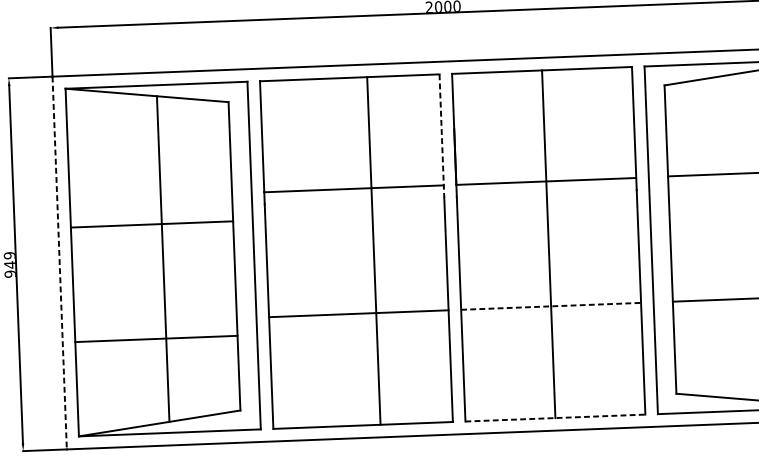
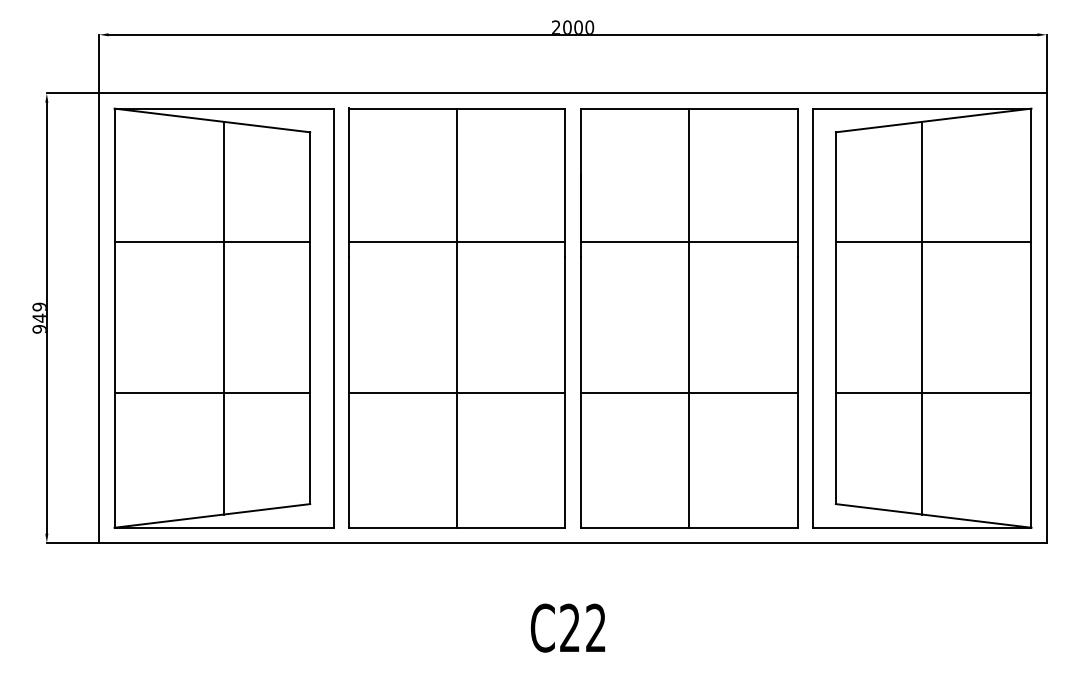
line: (441, 136) -> (565, 183), dashed -> solid
line: (152, 224) -> (212, 242), moved
line: (742, 236) -> (922, 317), added
line: (374, 250) -> (457, 317), moved
line: (59, 263) -> (99, 318), dashed -> solid
line: (551, 306) -> (689, 393), dashed -> solid
line: (156, 339) -> (212, 393), moved
line: (555, 417) -> (689, 527), dashed -> solid

